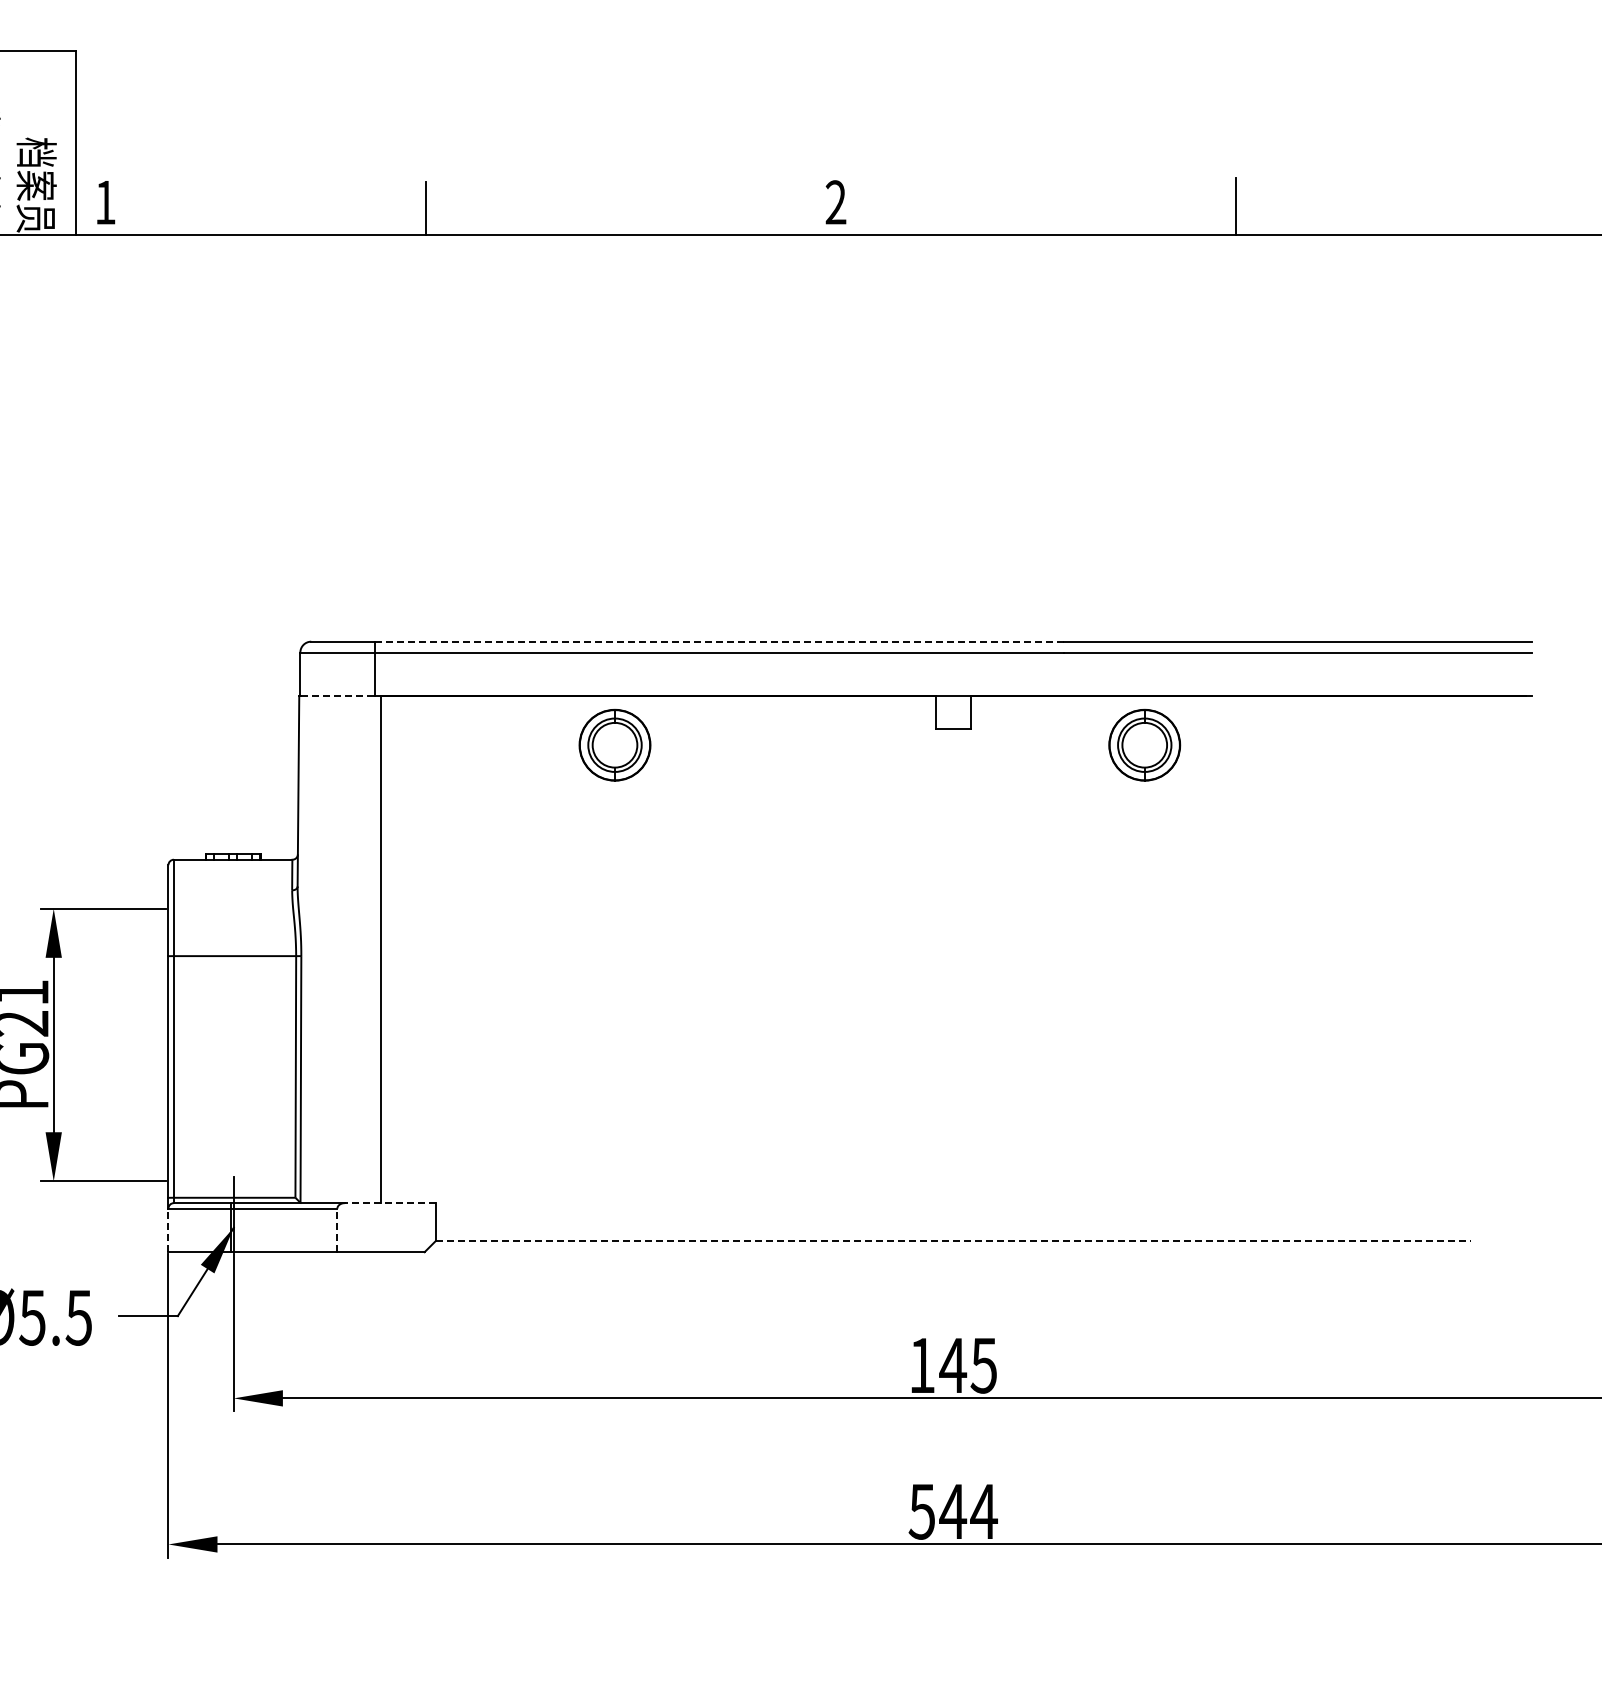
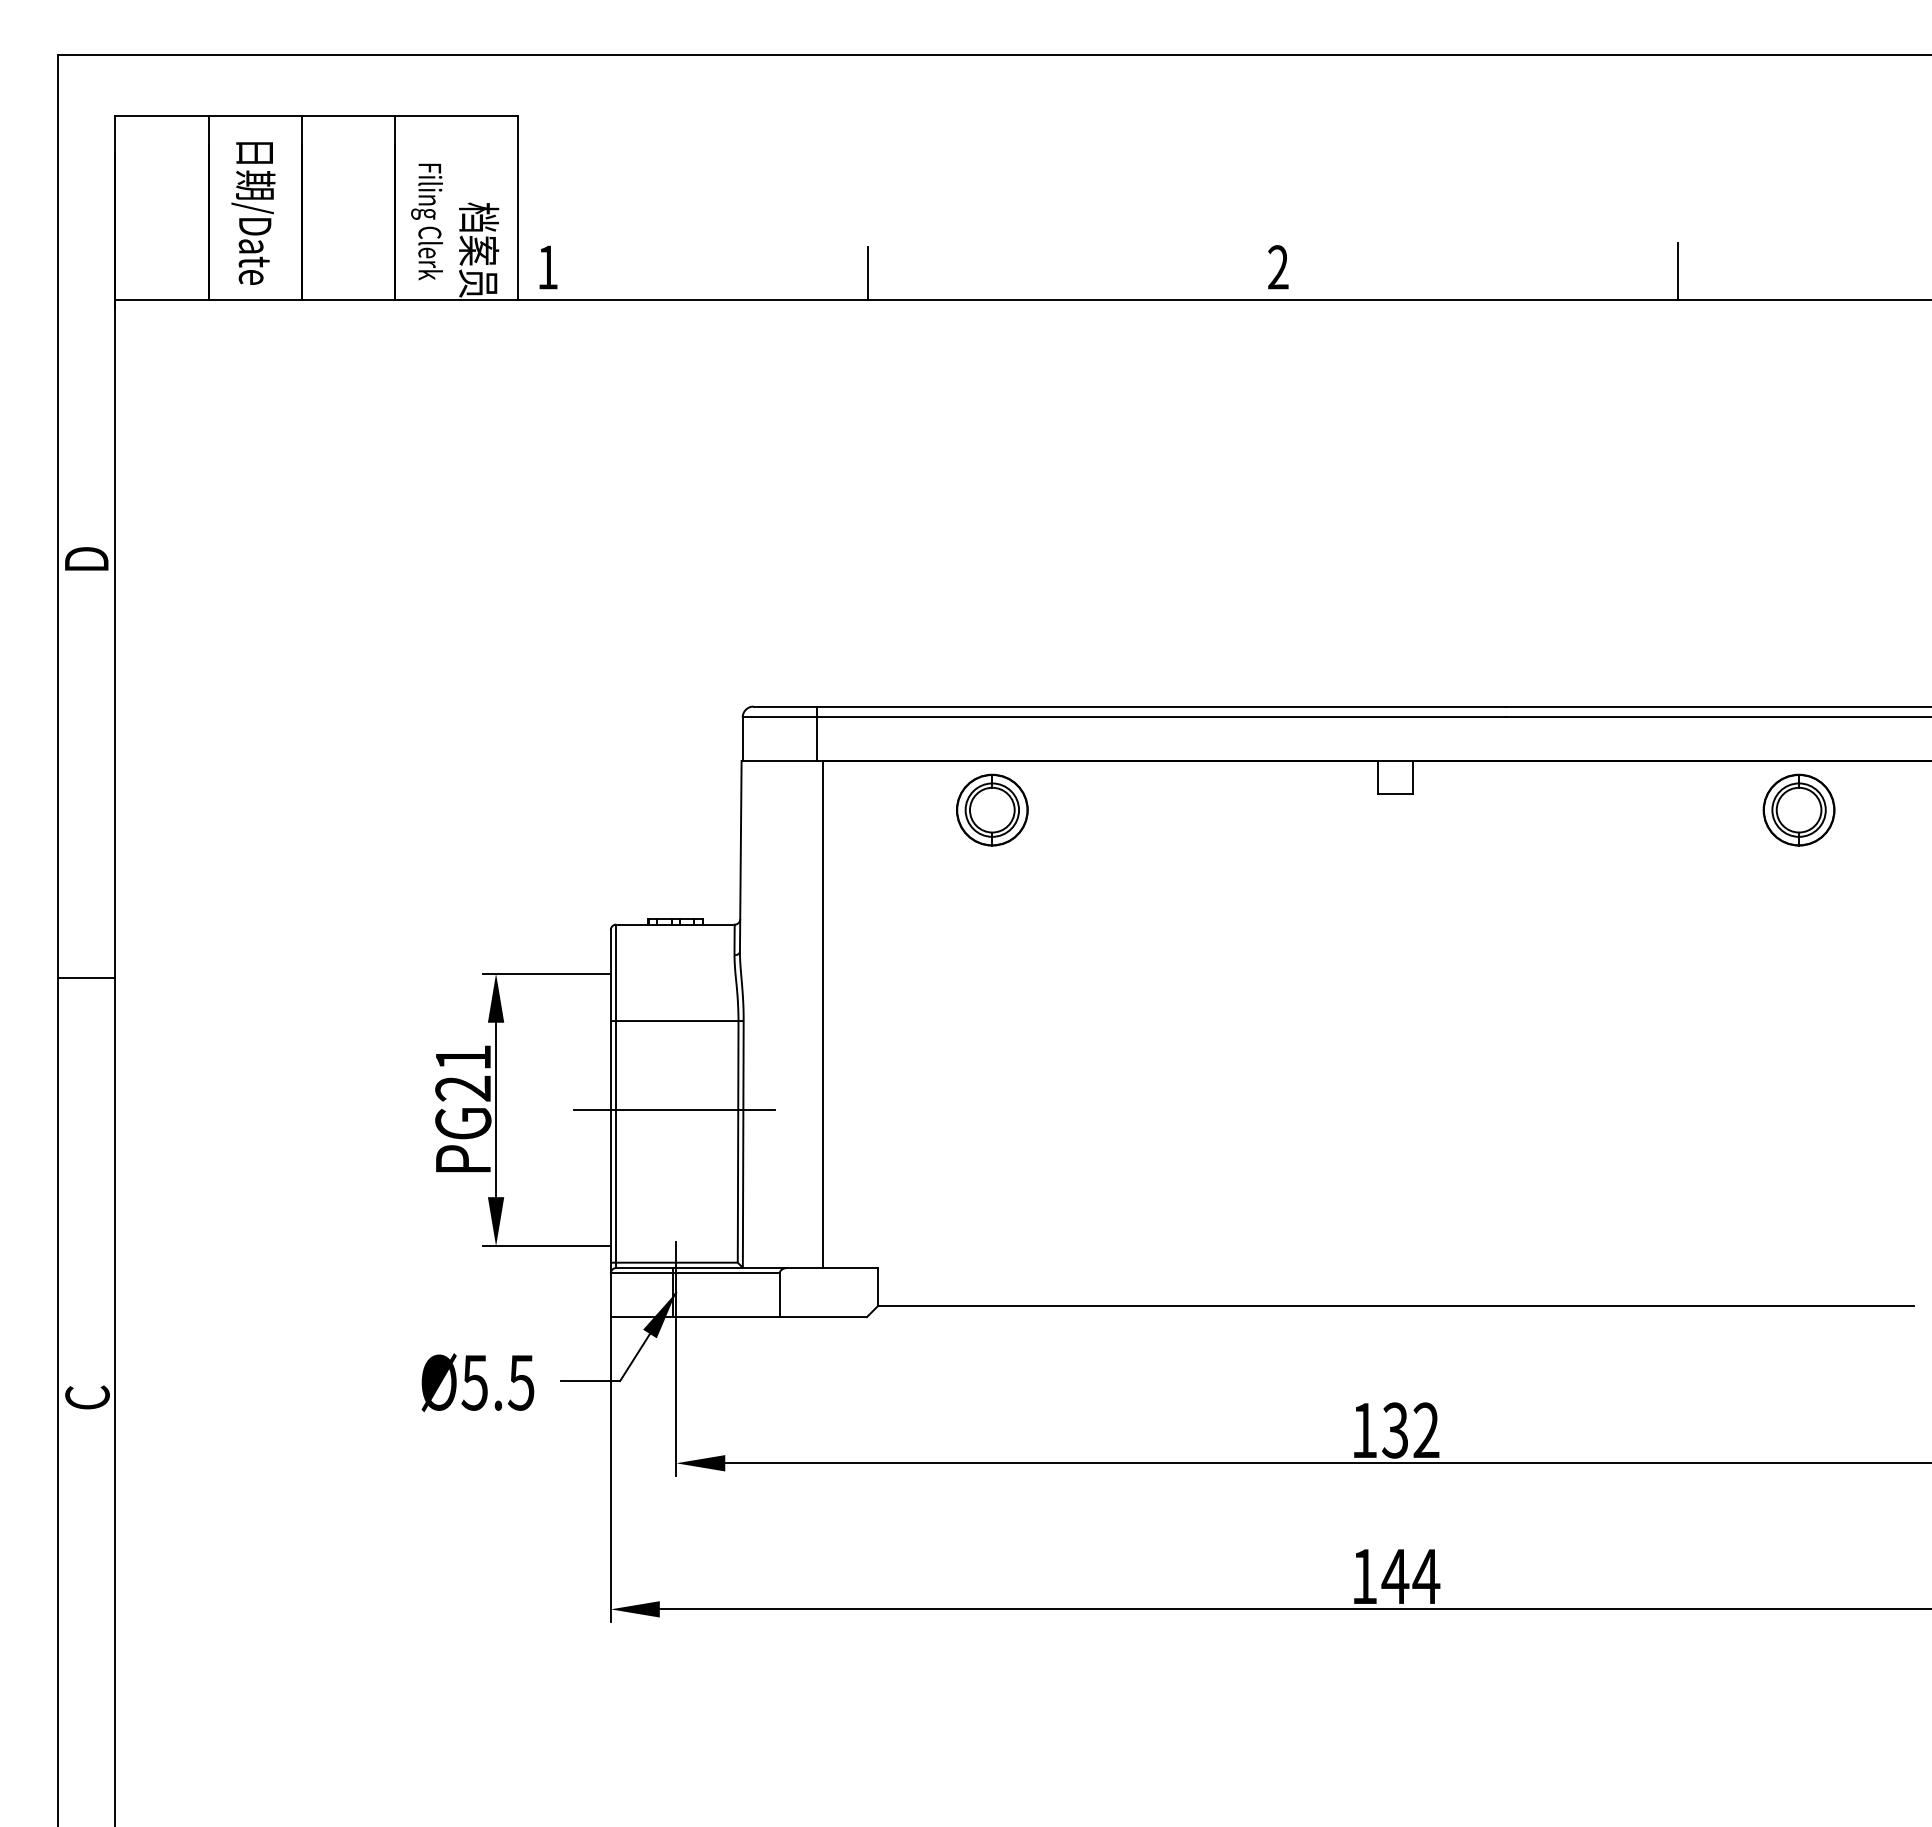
line: (719, 641) -> (1161, 706), dashed -> solid
line: (337, 696) -> (779, 761), dashed -> solid
part: (615, 744) -> (992, 809), moved
part: (1144, 744) -> (1798, 809), moved
line: (232, 1044) -> (674, 1109), added
line: (390, 1203) -> (832, 1268), dashed -> solid
line: (168, 1230) -> (610, 1295), dashed -> solid
line: (337, 1230) -> (779, 1295), dashed -> solid
line: (953, 1241) -> (1395, 1306), dashed -> solid
text: (968, 1365) -> (1410, 1430), 145 -> 132
text: (922, 1511) -> (1364, 1576), 544 -> 144

